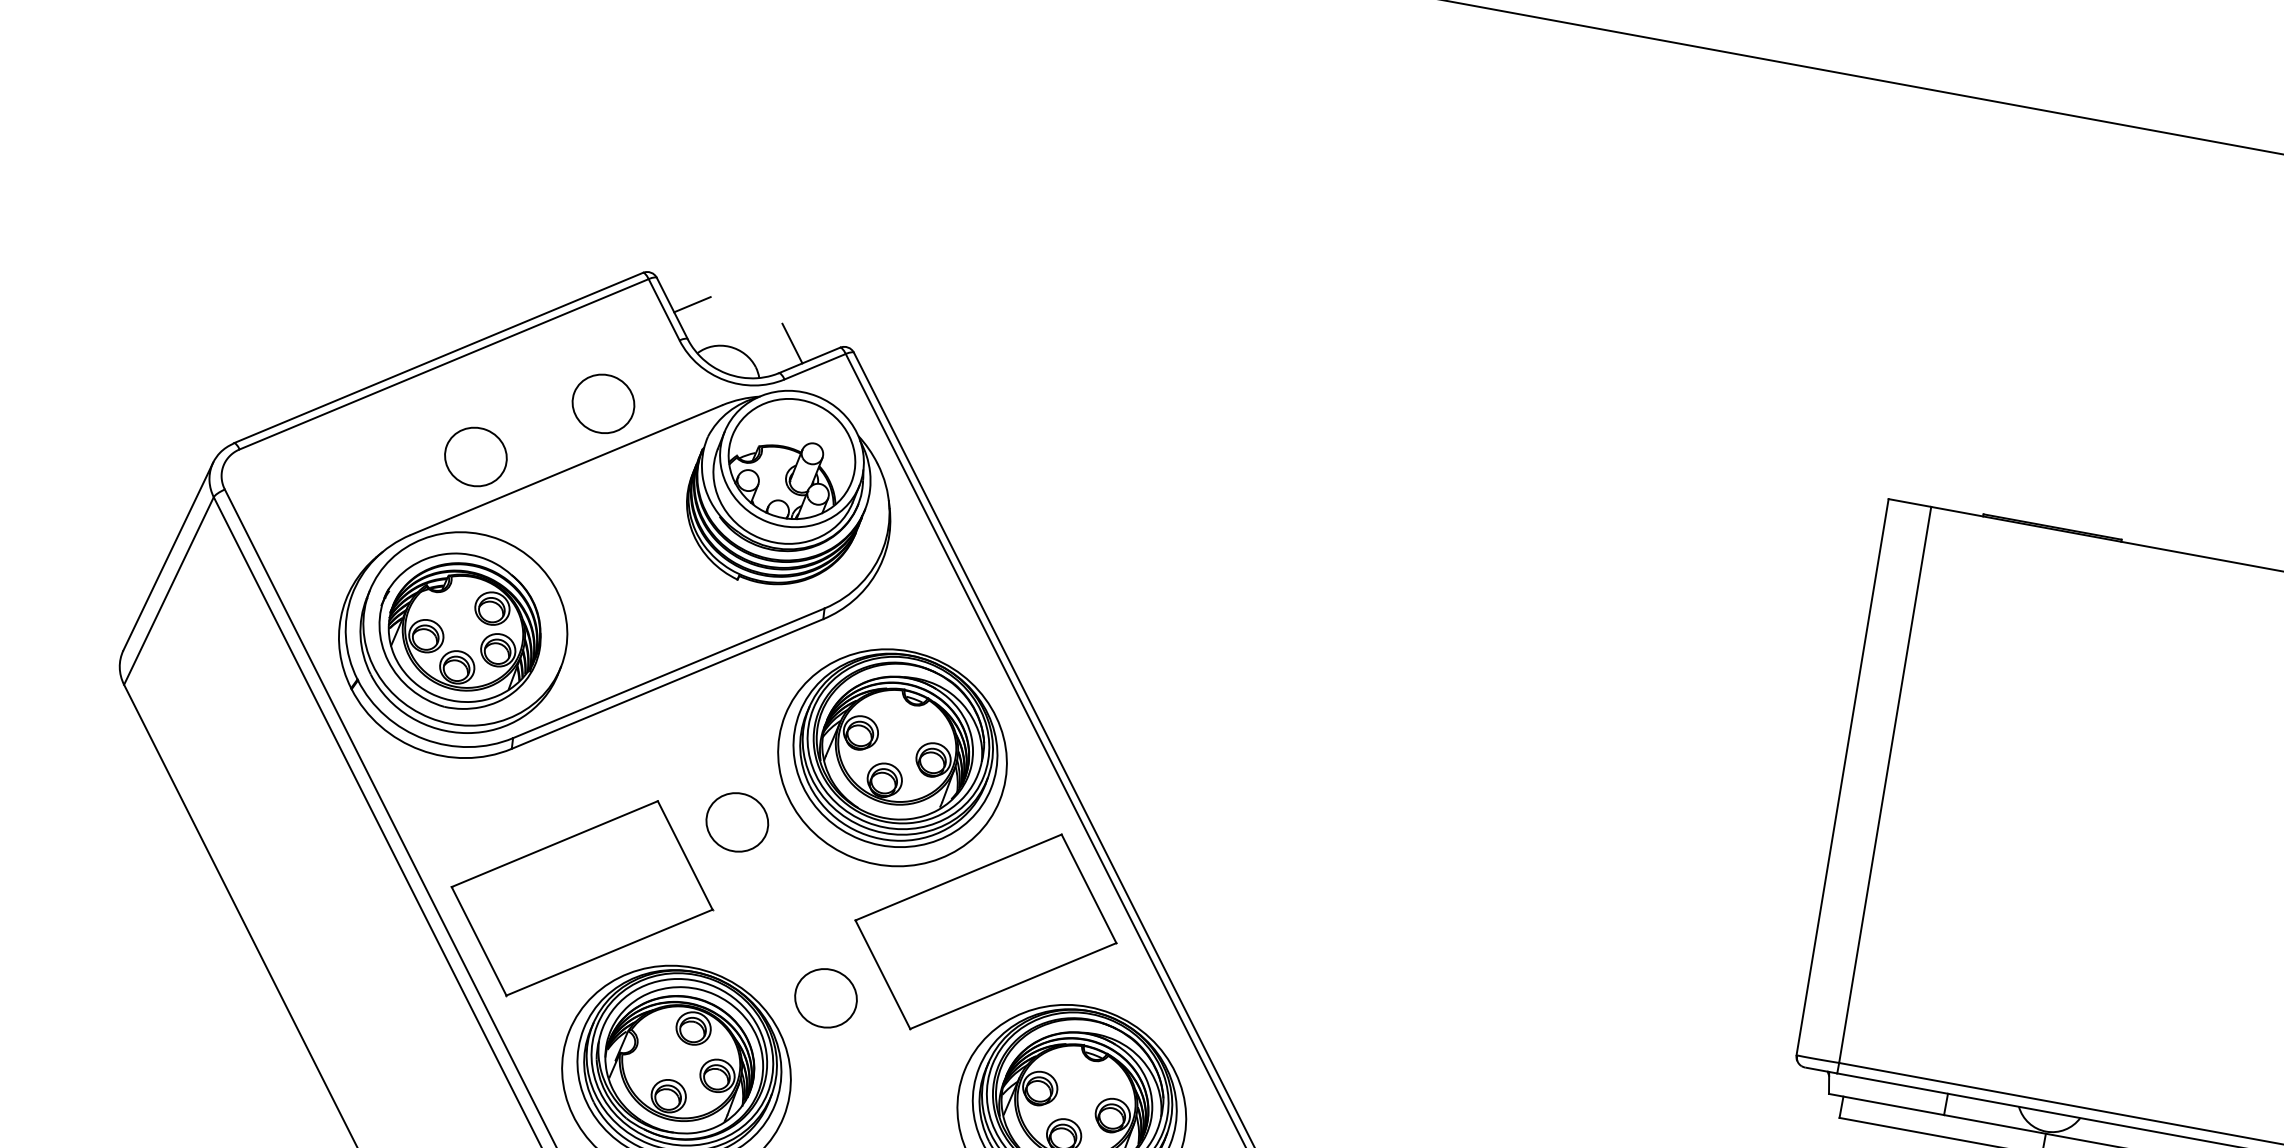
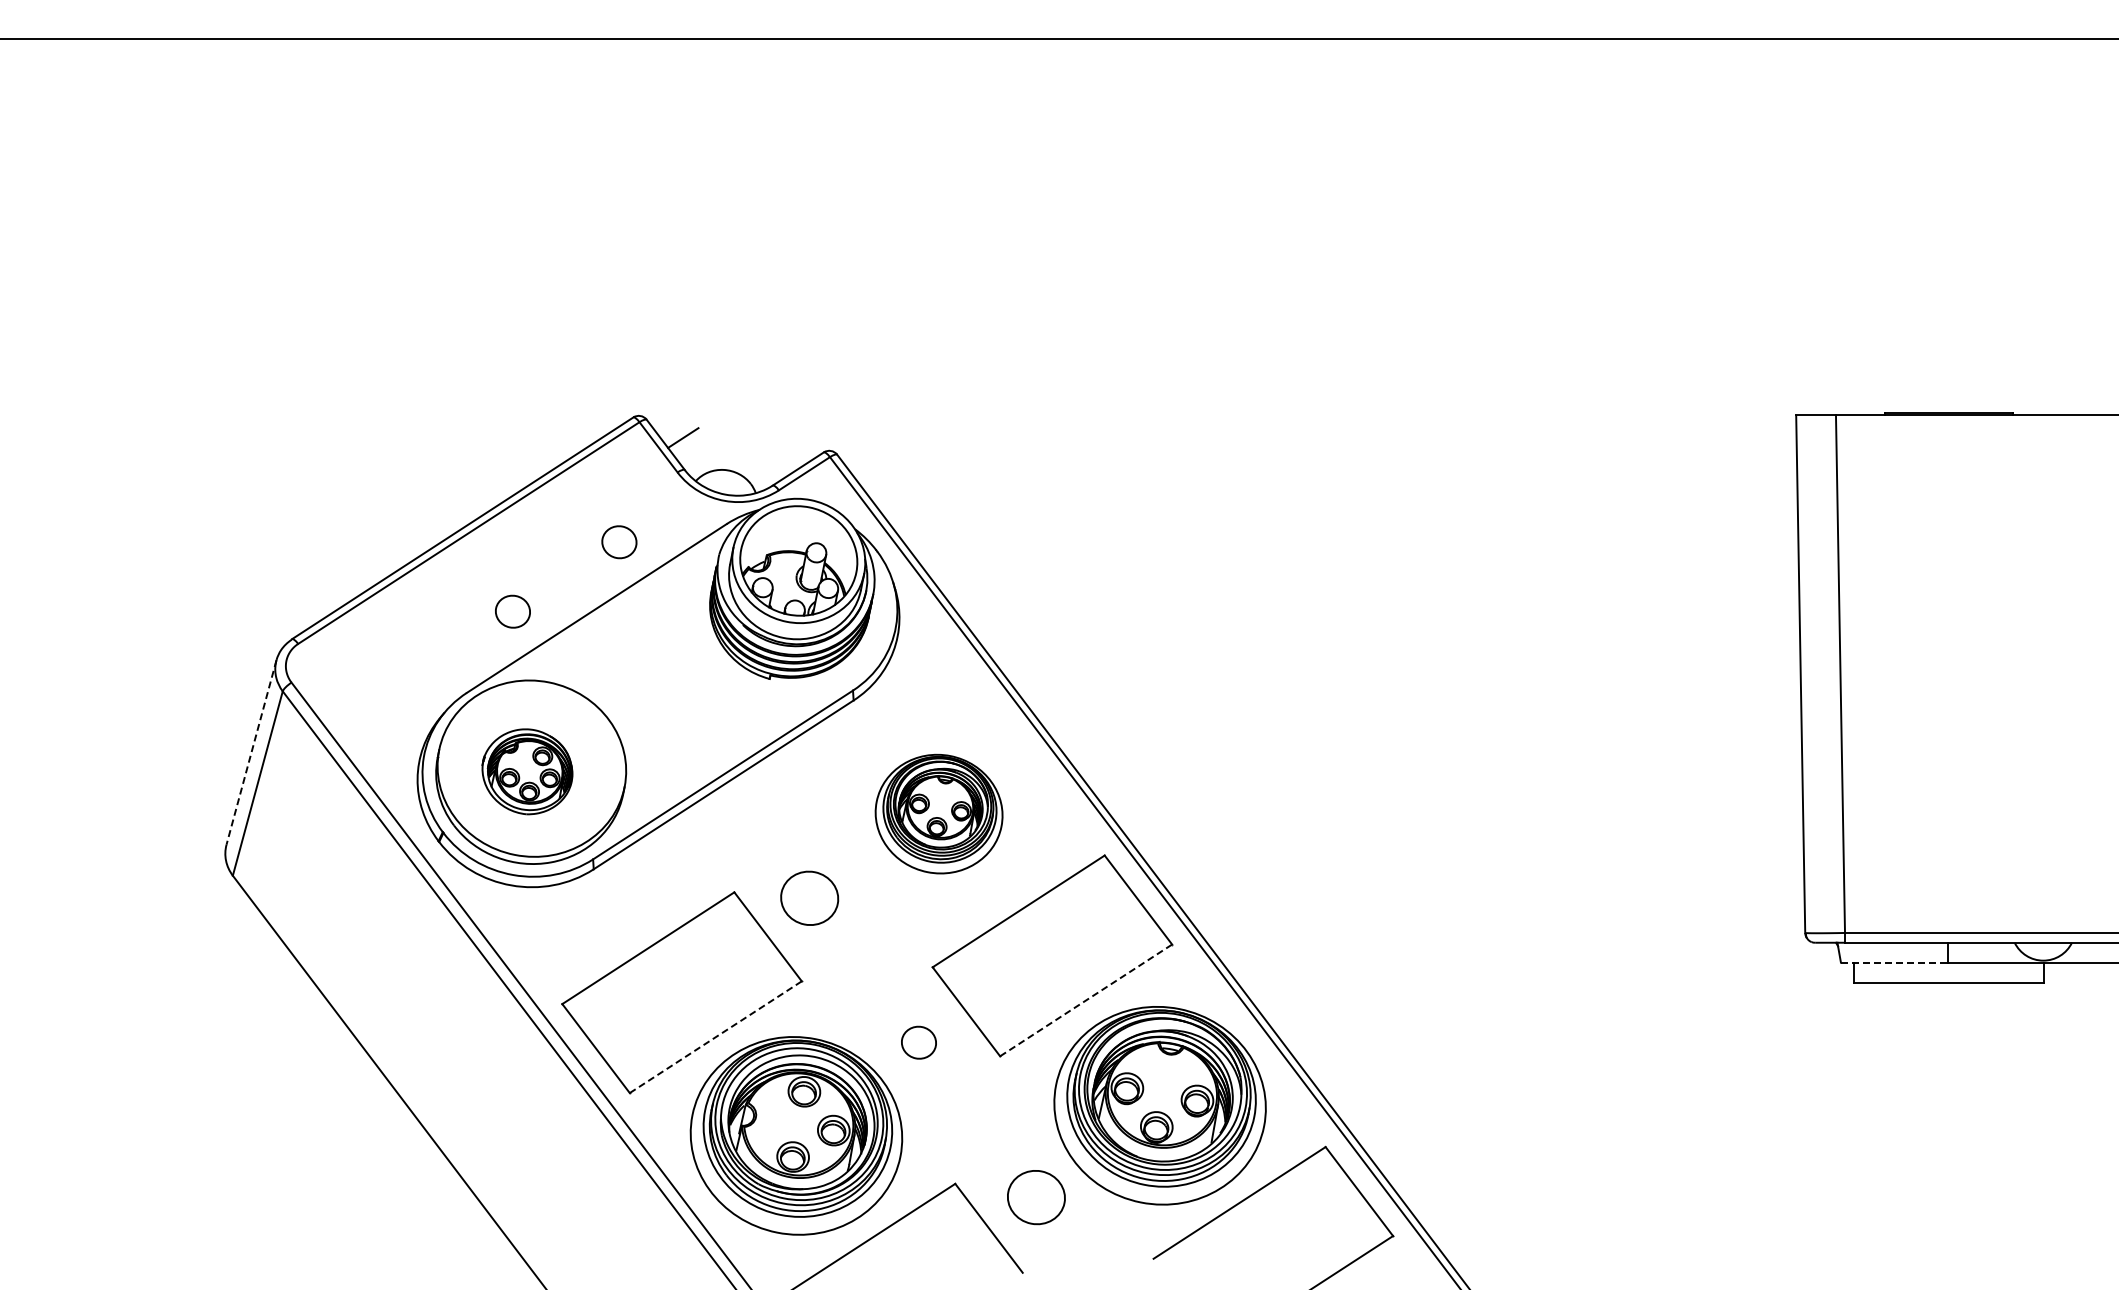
line: (791, 343) -> (779, 456), removed
part: (603, 402) -> (619, 541), size x0.6
part: (475, 456) -> (512, 611), size x0.6
line: (168, 556) -> (251, 752), solid -> dashed
part: (460, 631) -> (527, 771), size x0.6
part: (891, 756) -> (938, 813), size x0.6
line: (609, 952) -> (715, 1037), solid -> dashed
line: (1013, 986) -> (1086, 1000), solid -> dashed
part: (825, 998) -> (918, 1042), size x0.6
line: (1886, 1104) -> (1894, 962), solid -> dashed

